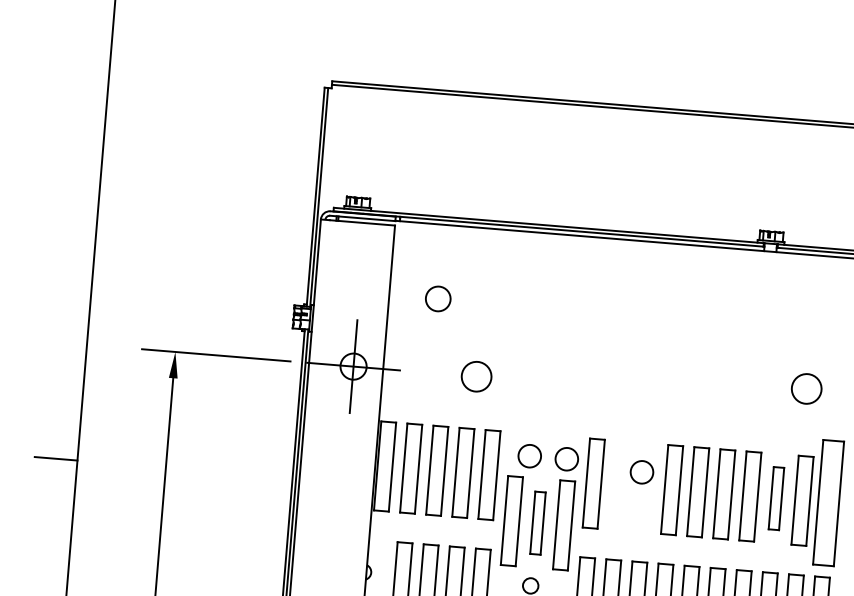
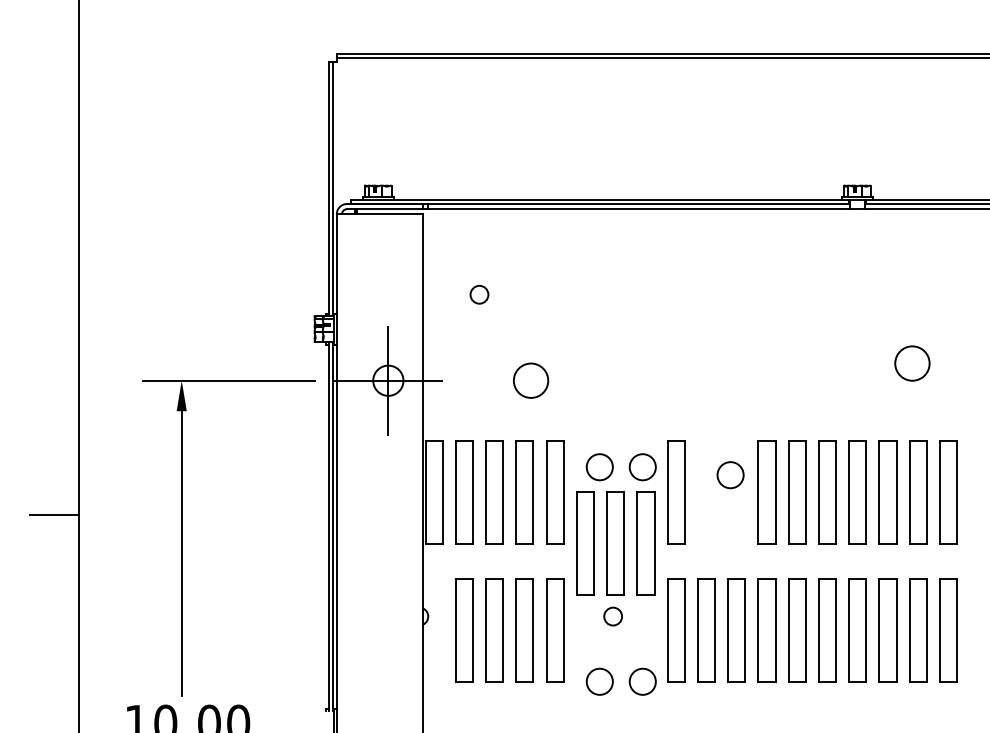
circle: (438, 298) -> (479, 294), size x0.62
part: (776, 498) -> (887, 492), size x1.43
part: (828, 502) -> (948, 492), size x0.71
part: (537, 523) -> (615, 543), size x1.43

